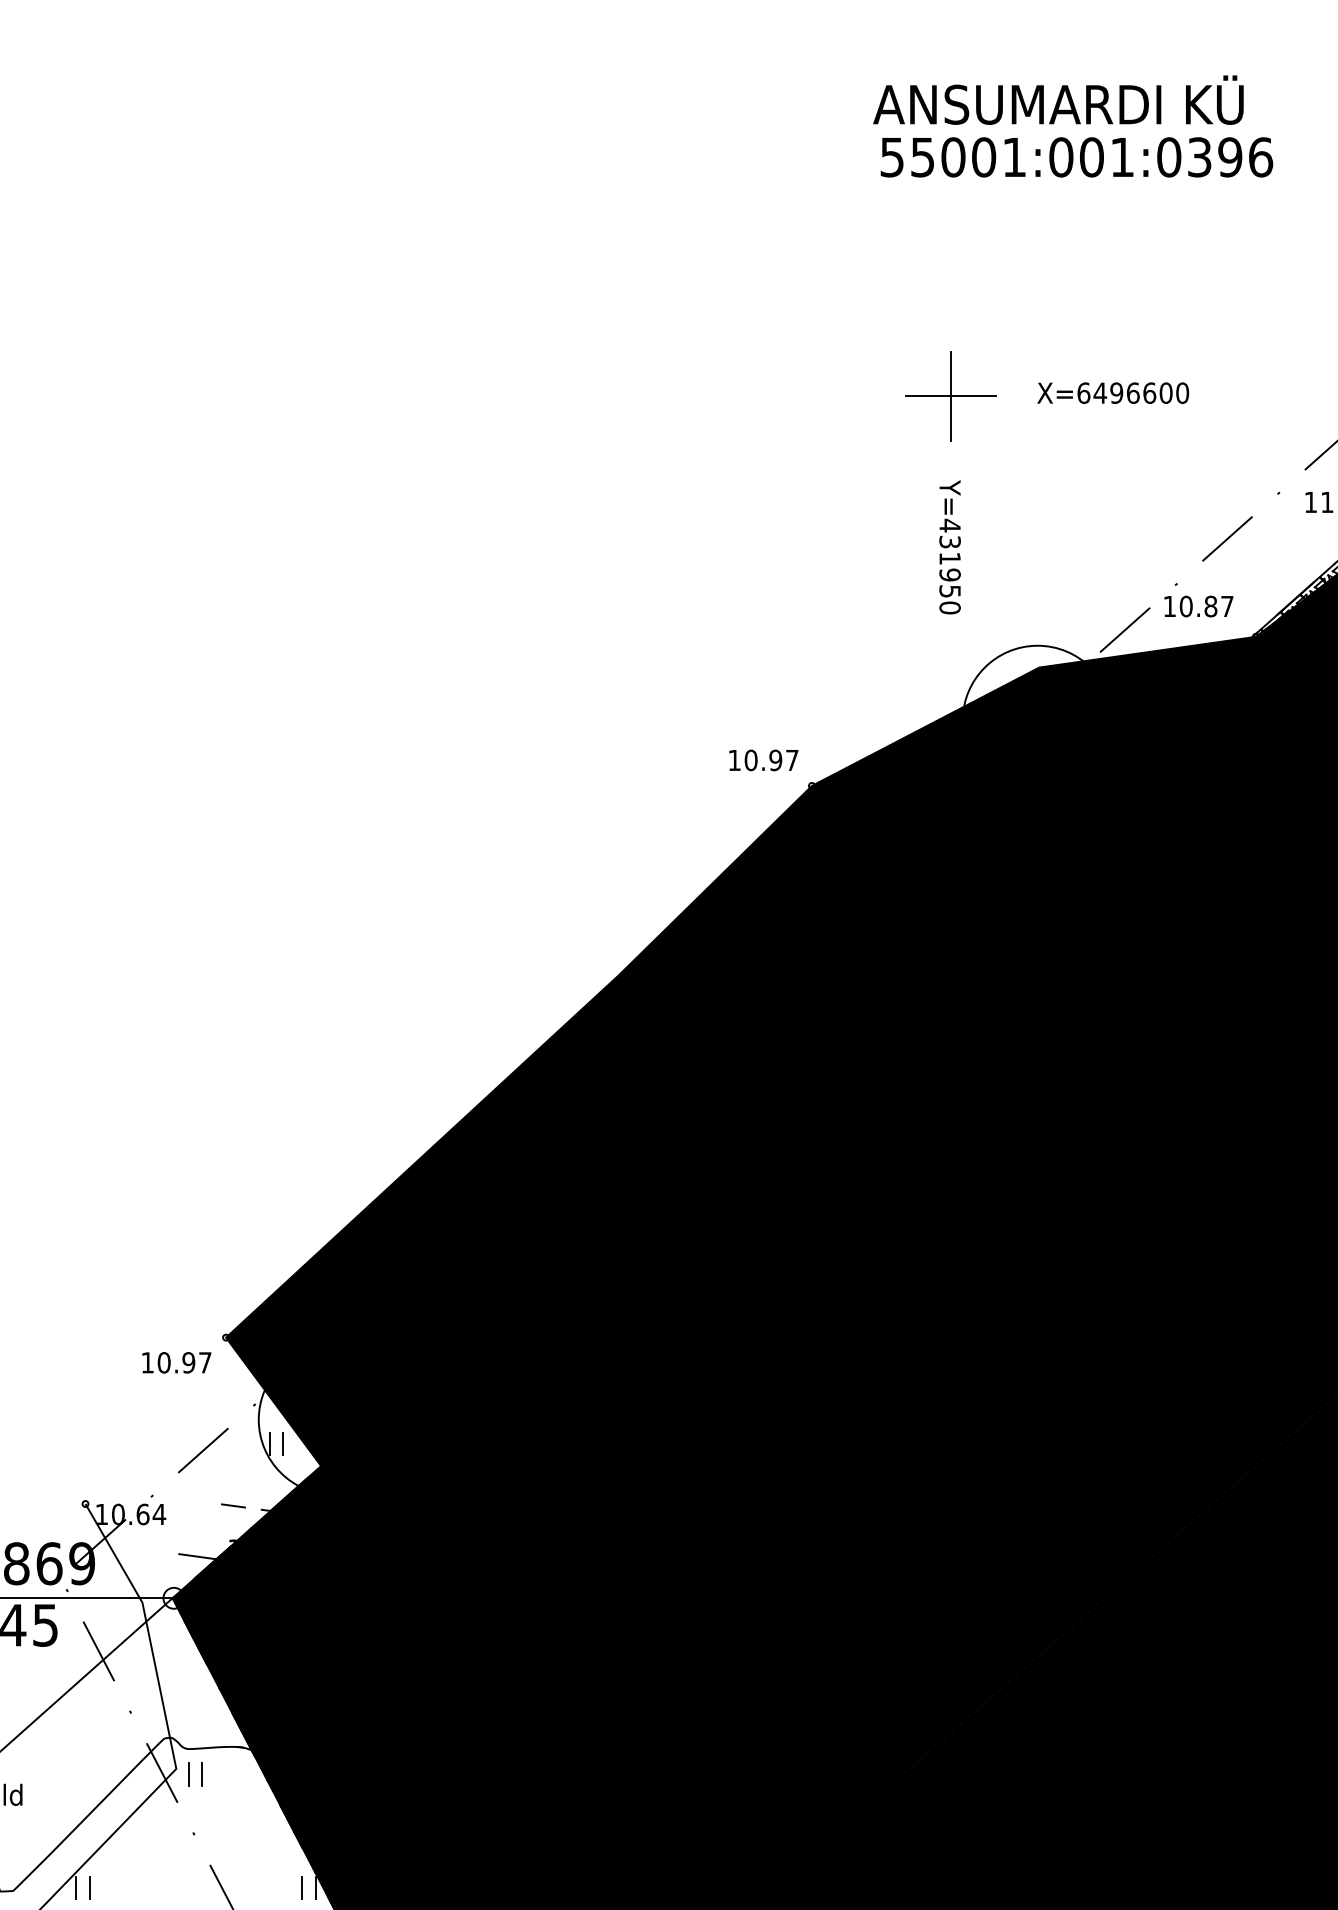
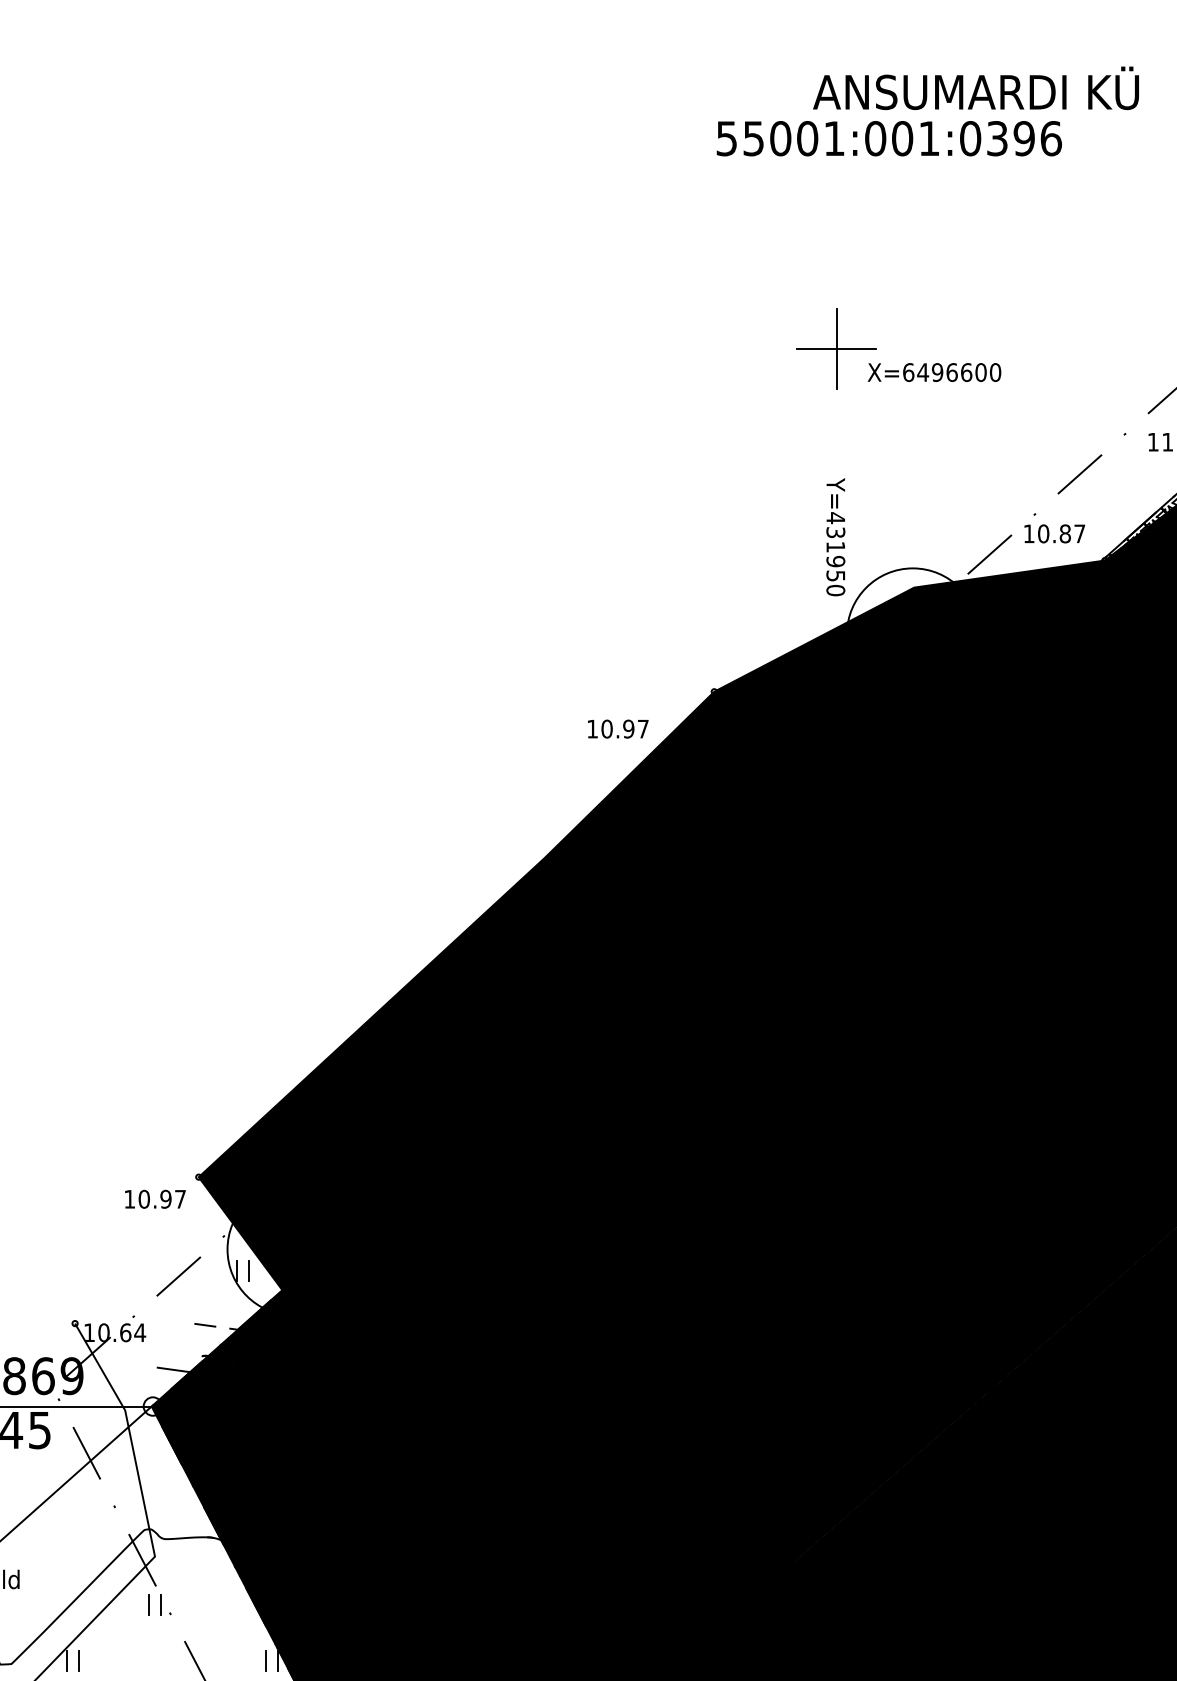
text: (1058, 99) -> (976, 87), moved
text: (1076, 157) -> (888, 138), moved
text: (1113, 392) -> (934, 371), moved
text: (949, 547) -> (835, 537), moved
text: (763, 760) -> (617, 729), moved
part: (195, 1774) -> (155, 1605), moved

